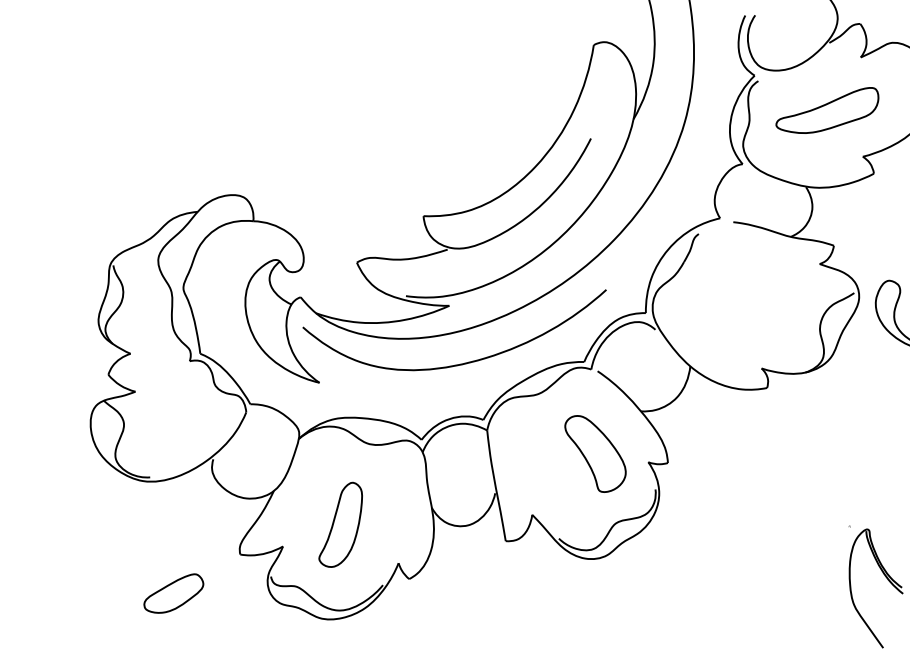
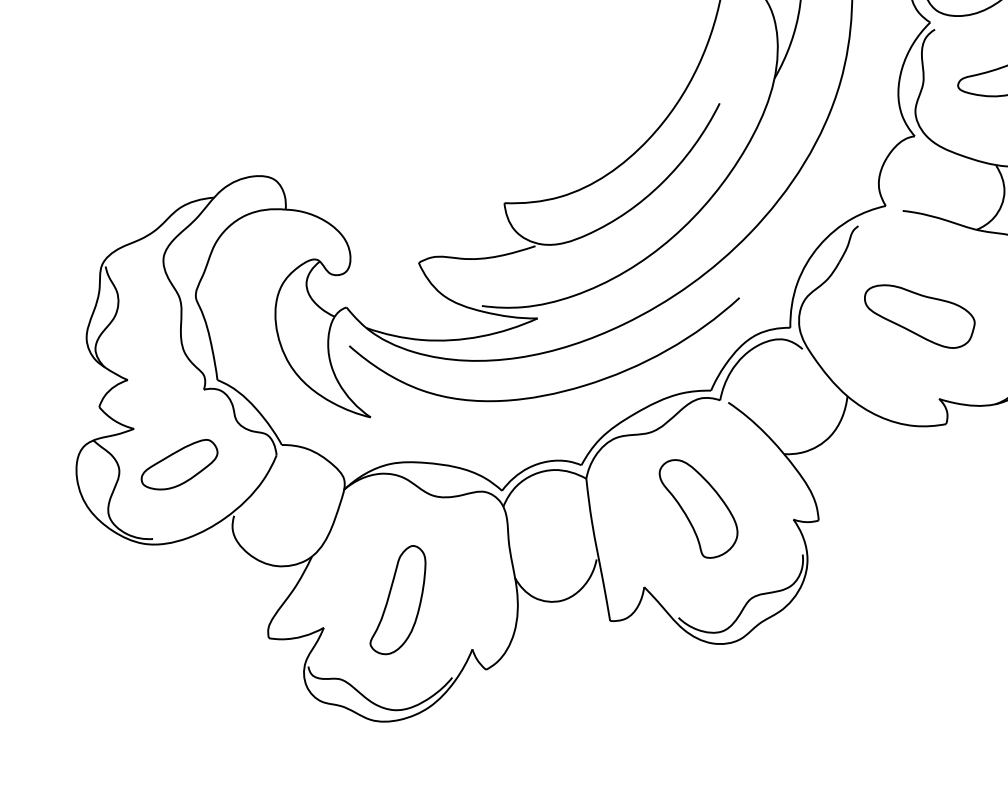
part: (746, 304) -> (919, 316), added
part: (595, 453) -> (698, 508), moved
part: (173, 593) -> (179, 464), moved

